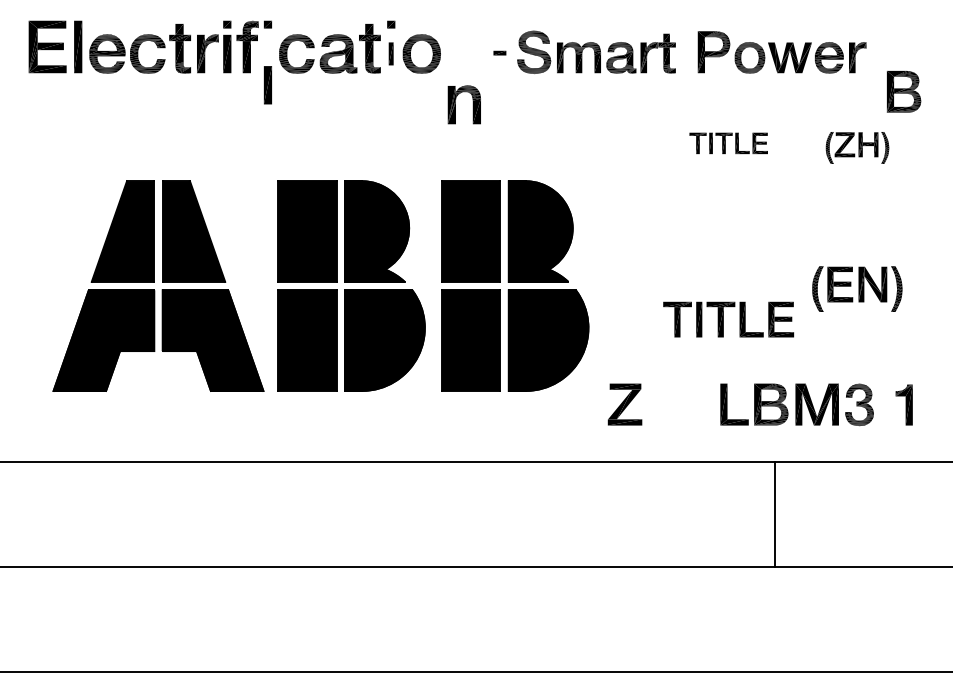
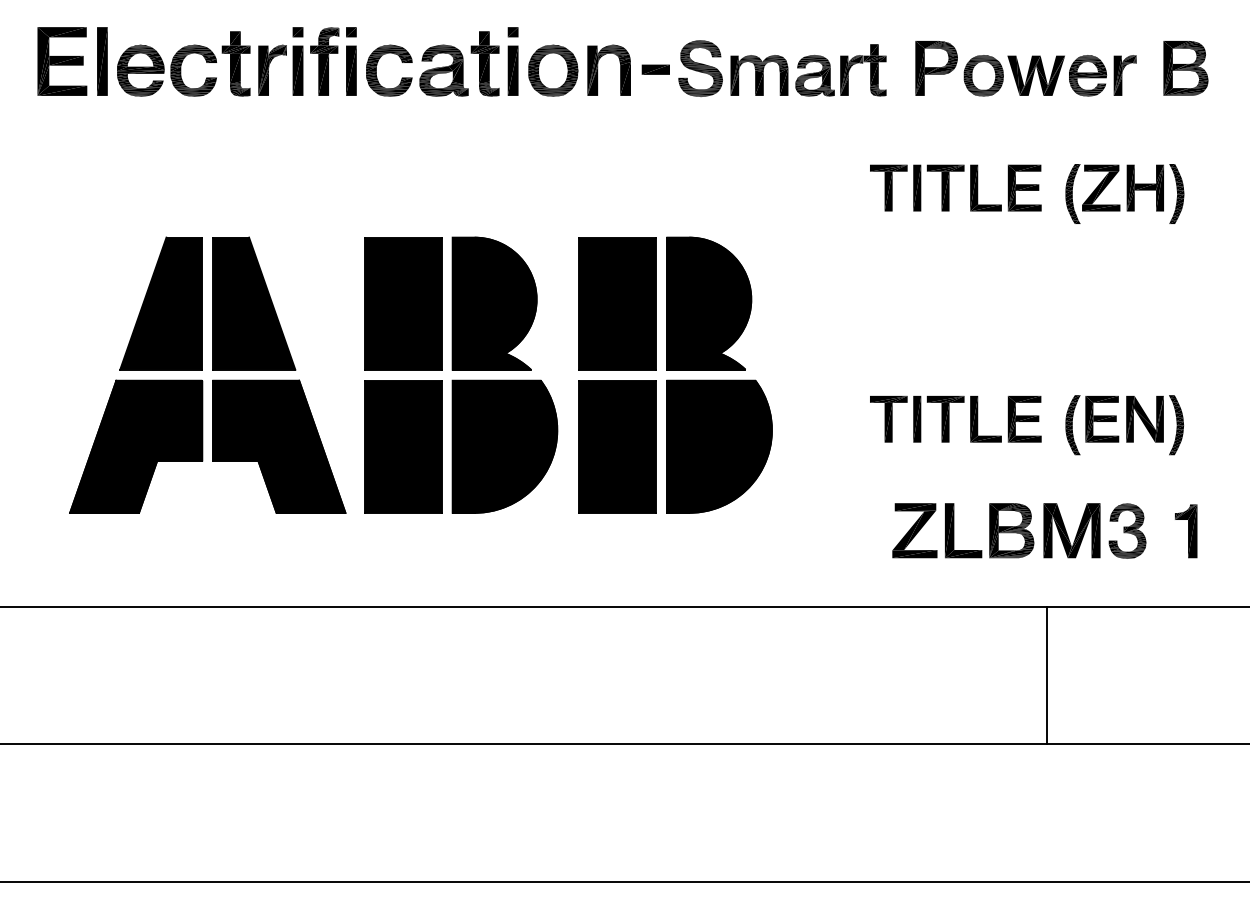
part: (390, 53) -> (512, 70), size x1.67
part: (499, 53) -> (655, 69), size x1.67
part: (268, 85) -> (351, 70), moved
part: (903, 91) -> (1185, 68), moved
part: (456, 104) -> (598, 69), moved
part: (728, 142) -> (955, 187), size x1.67
part: (857, 147) -> (1124, 193), size x1.43
part: (857, 289) -> (1124, 425), moved
part: (624, 404) -> (914, 530), moved
line: (775, 514) -> (1047, 675), moved

